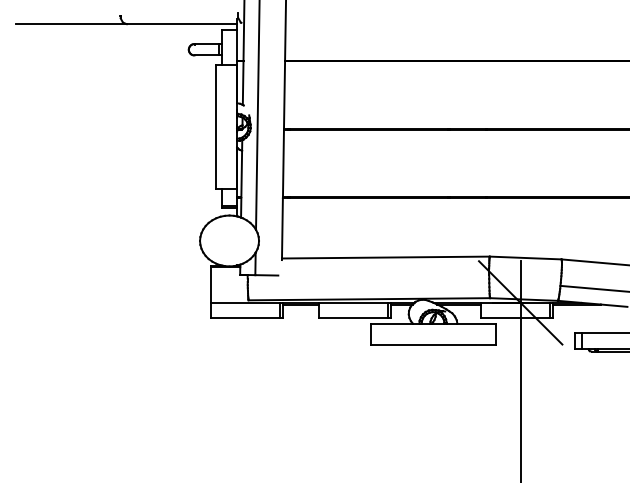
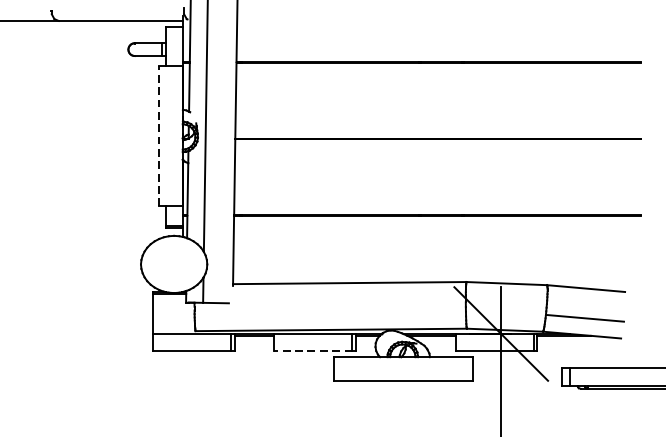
line: (215, 126) -> (158, 135), solid -> dashed
line: (353, 318) -> (313, 351), solid -> dashed

